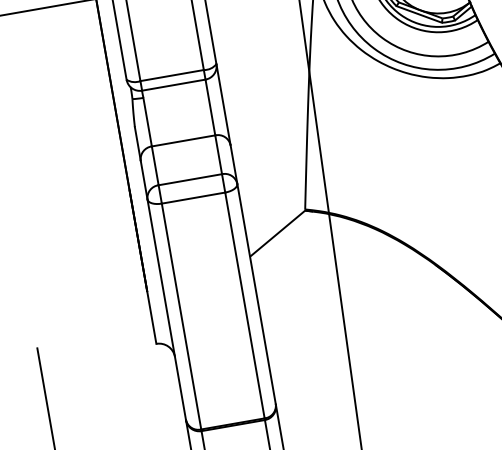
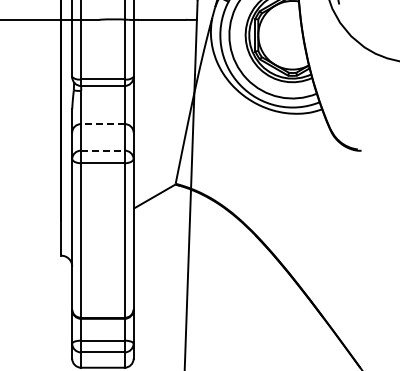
line: (183, 141) -> (102, 124), solid -> dashed
line: (189, 179) -> (102, 150), solid -> dashed

